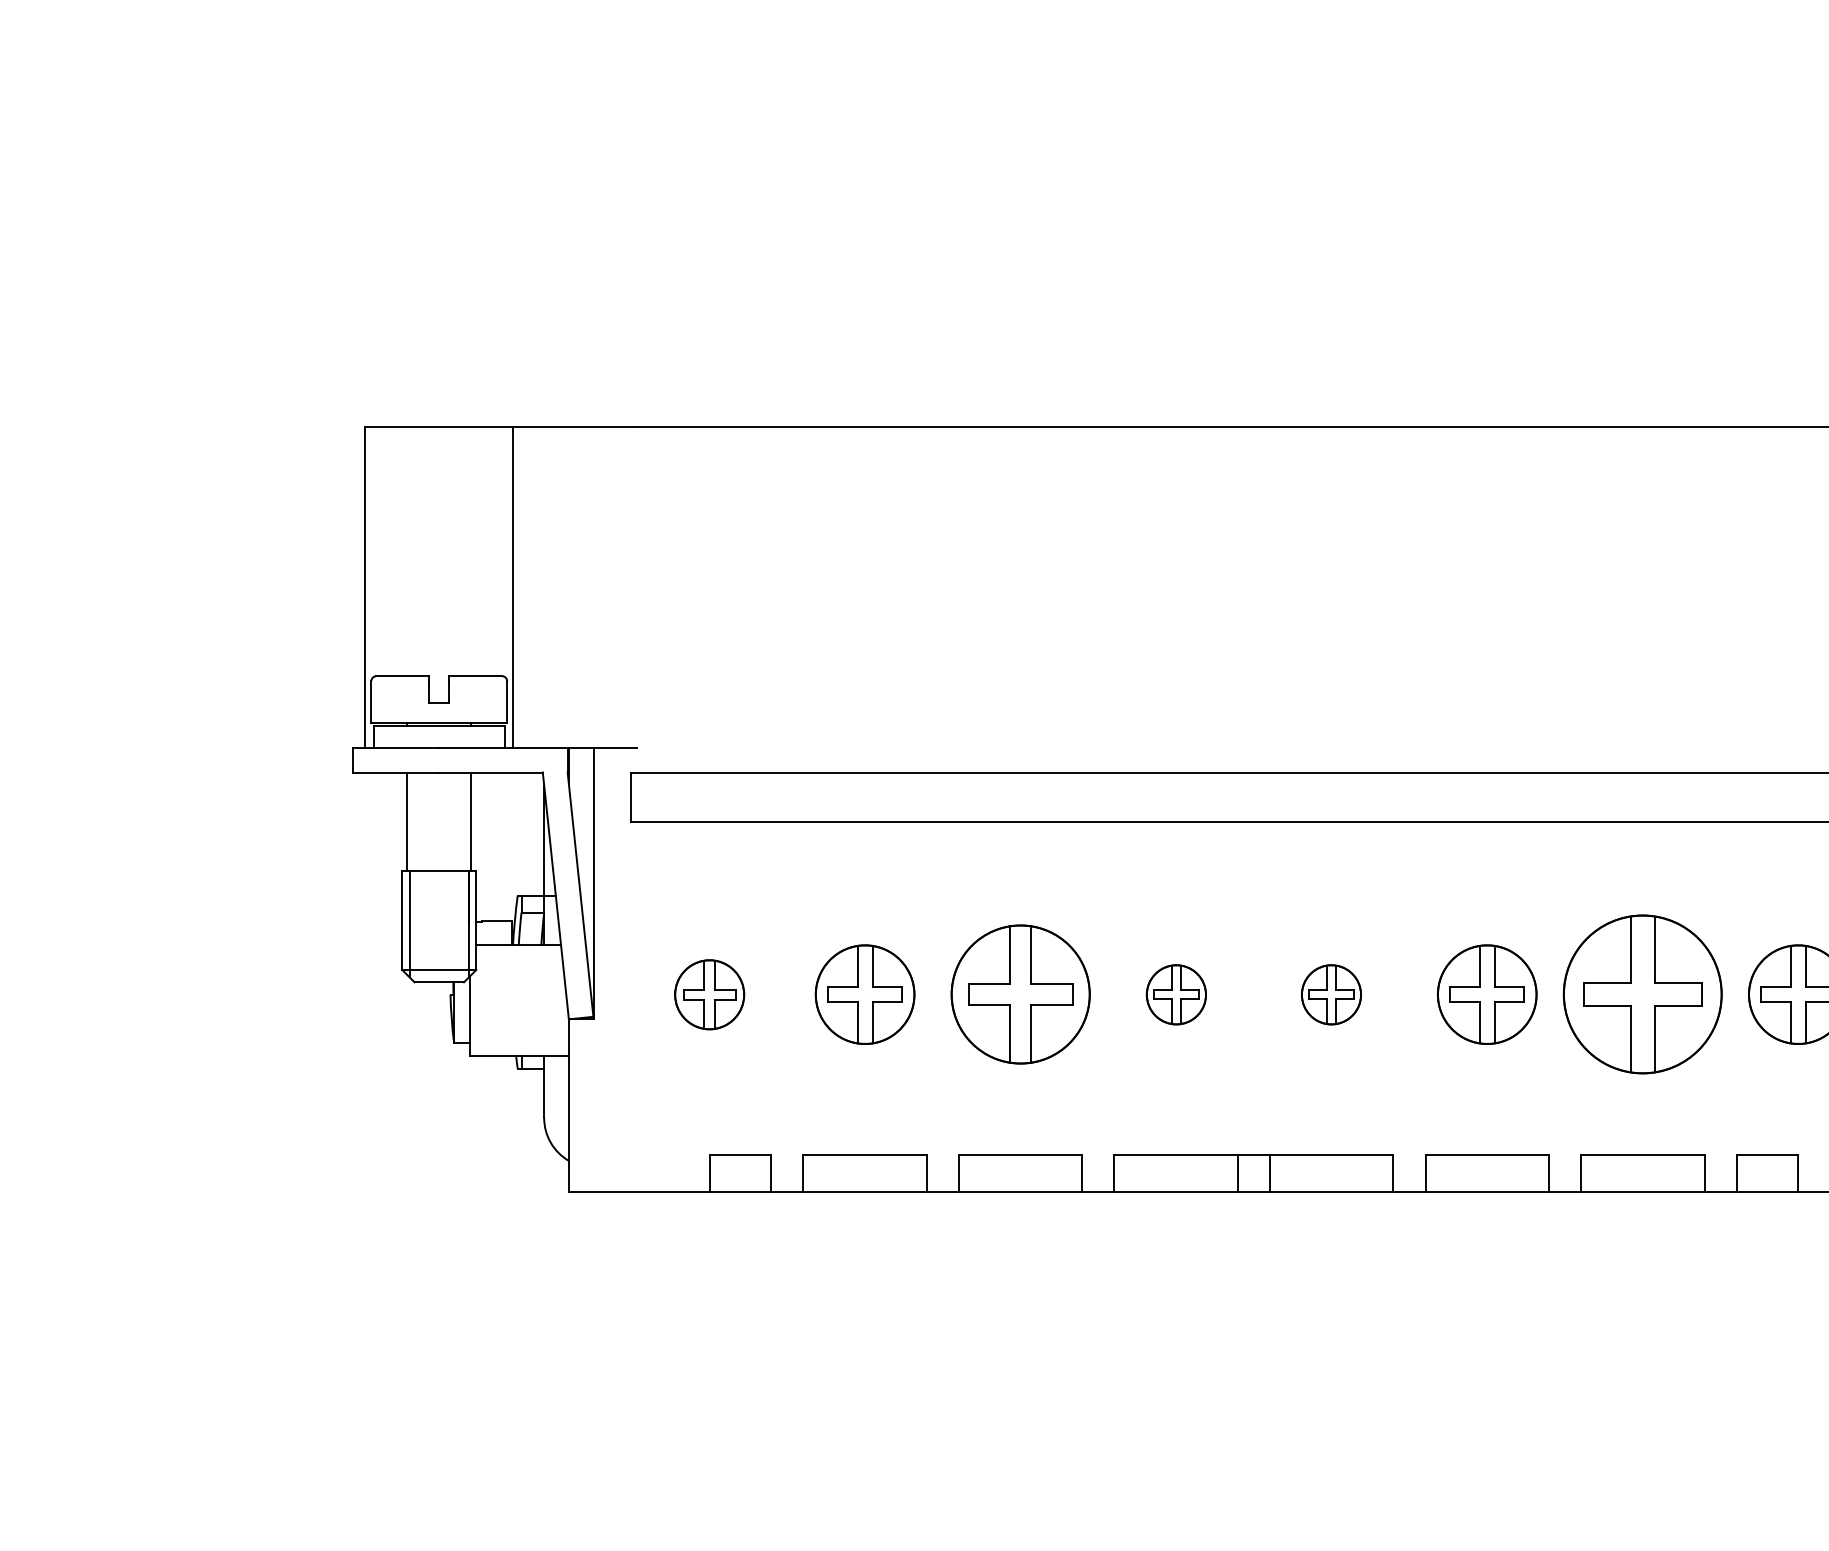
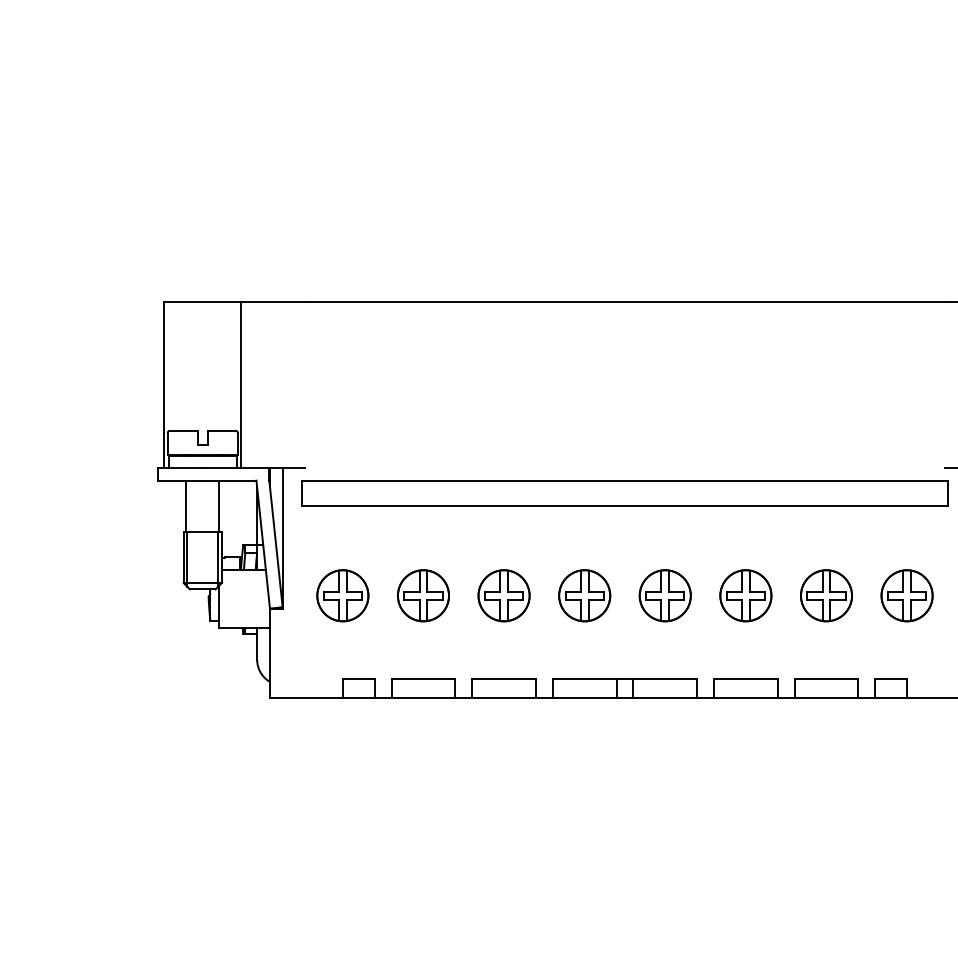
part: (708, 994) -> (342, 595), size x1.43
part: (1019, 994) -> (503, 595), size x0.71
part: (1175, 994) -> (584, 595), size x1.67
part: (1330, 994) -> (664, 595), size x1.67
part: (1642, 994) -> (826, 595), size x0.62

